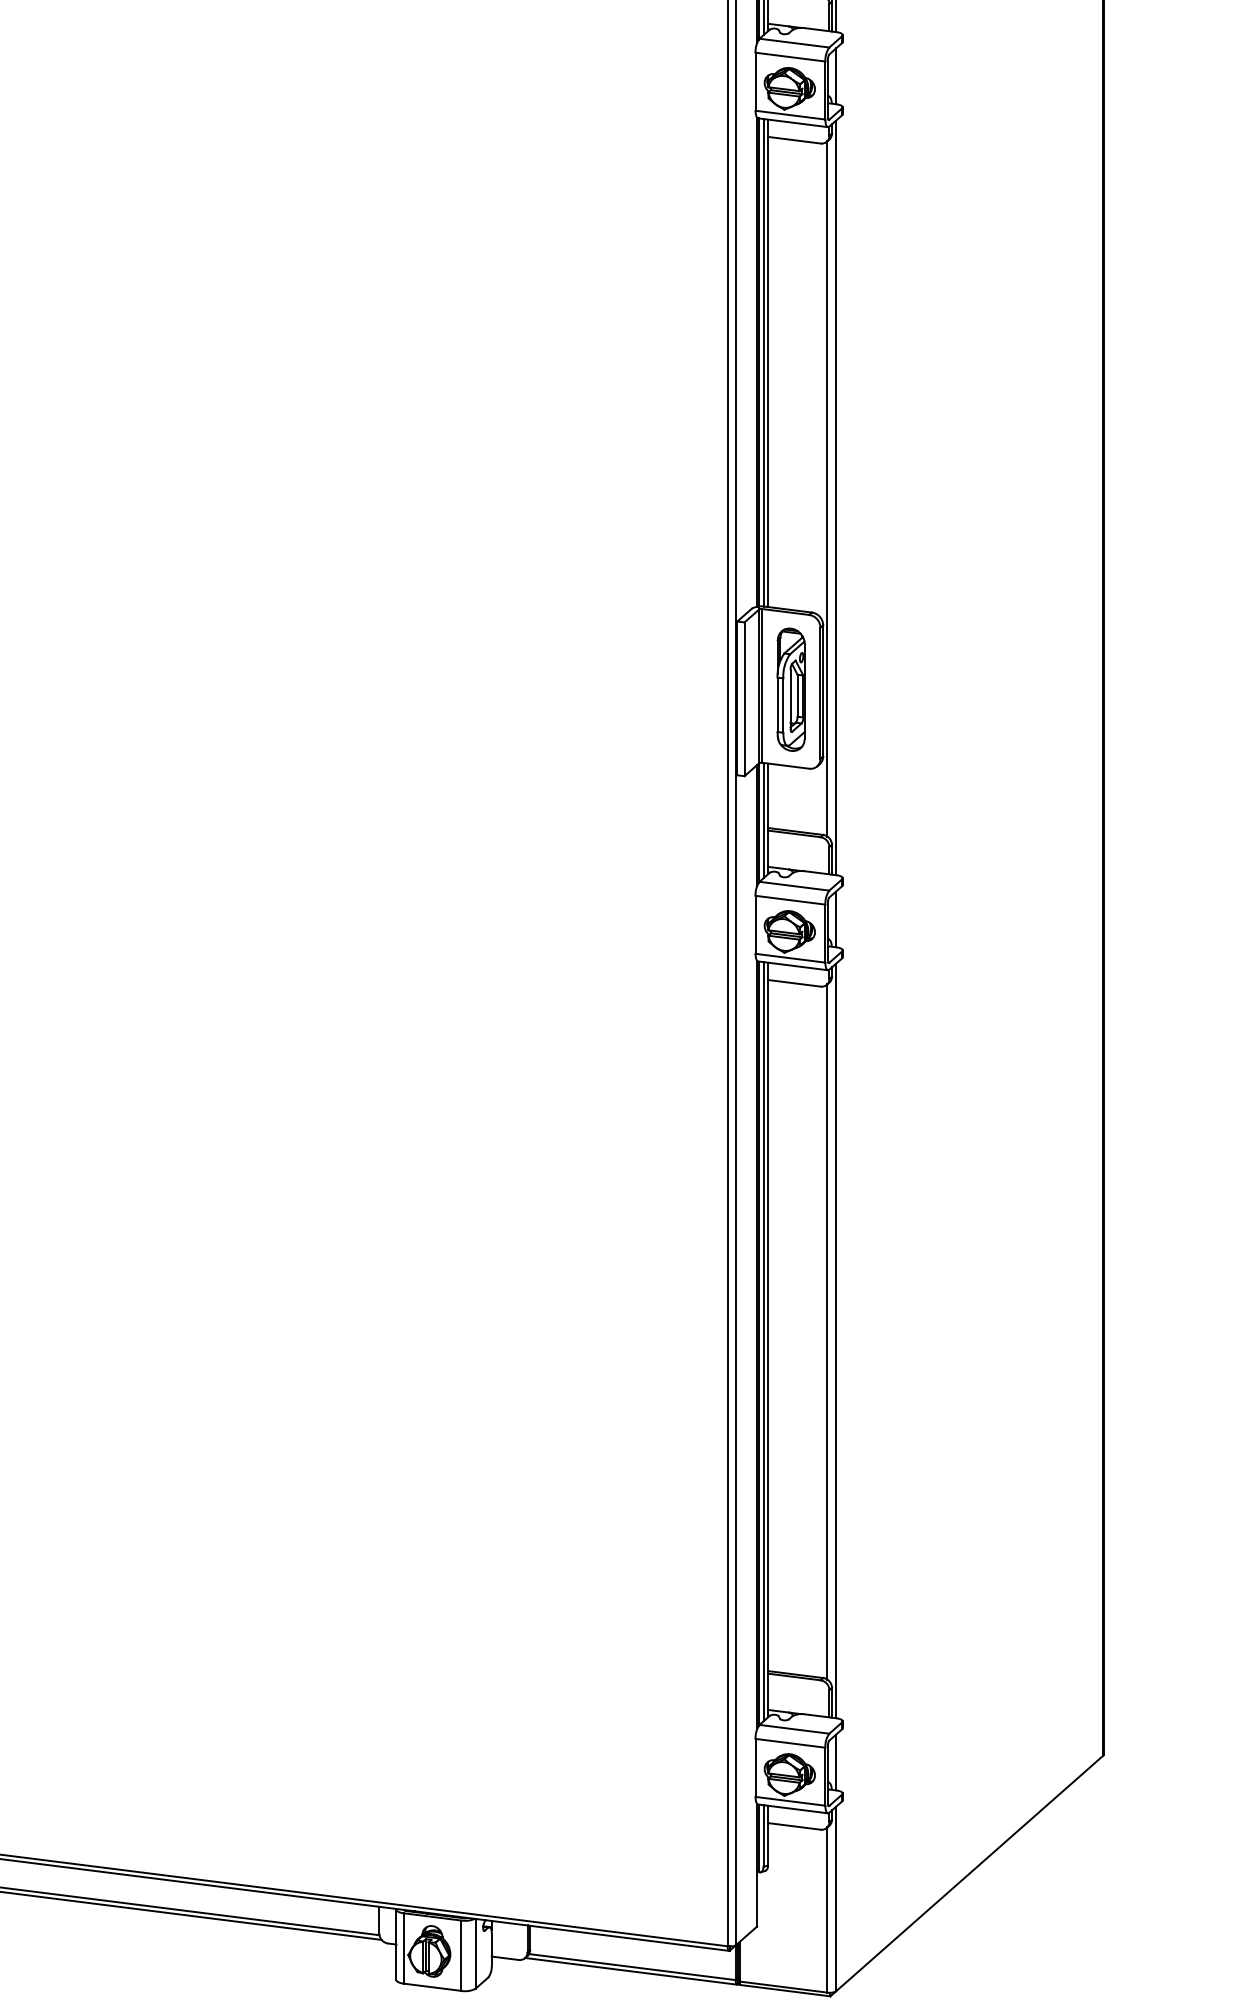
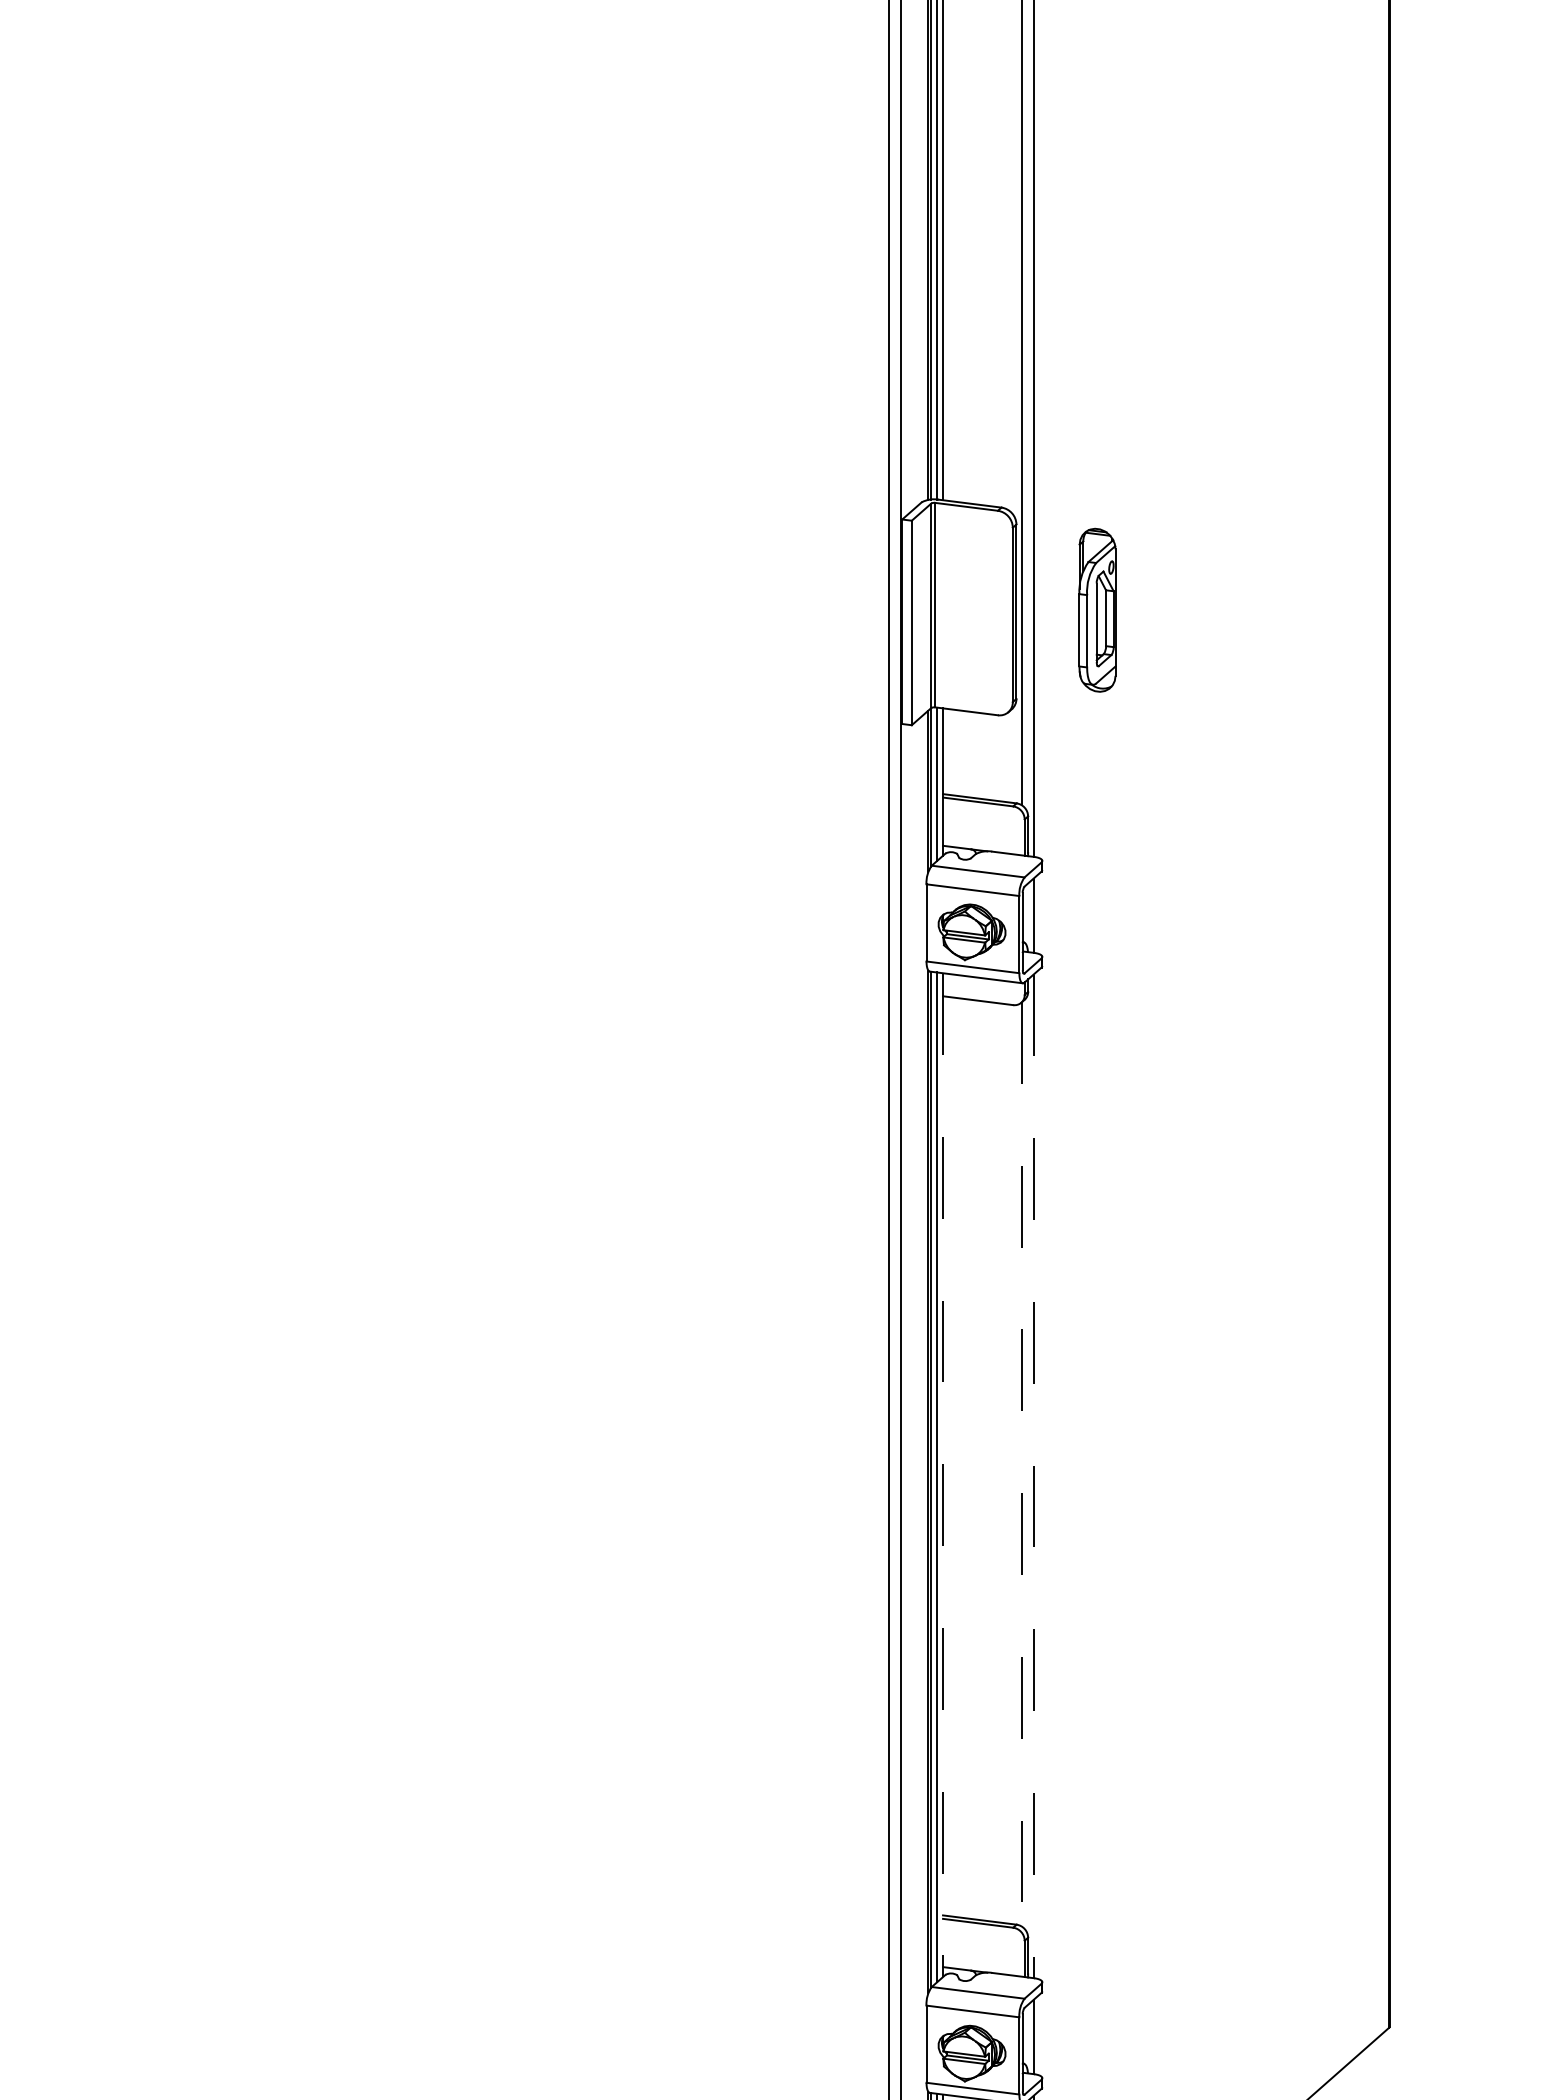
part: (790, 689) -> (1096, 609), moved
line: (827, 1331) -> (1022, 1463), solid -> dashed
line: (768, 1340) -> (943, 1475), solid -> dashed
line: (836, 1341) -> (1034, 1477), solid -> dashed

